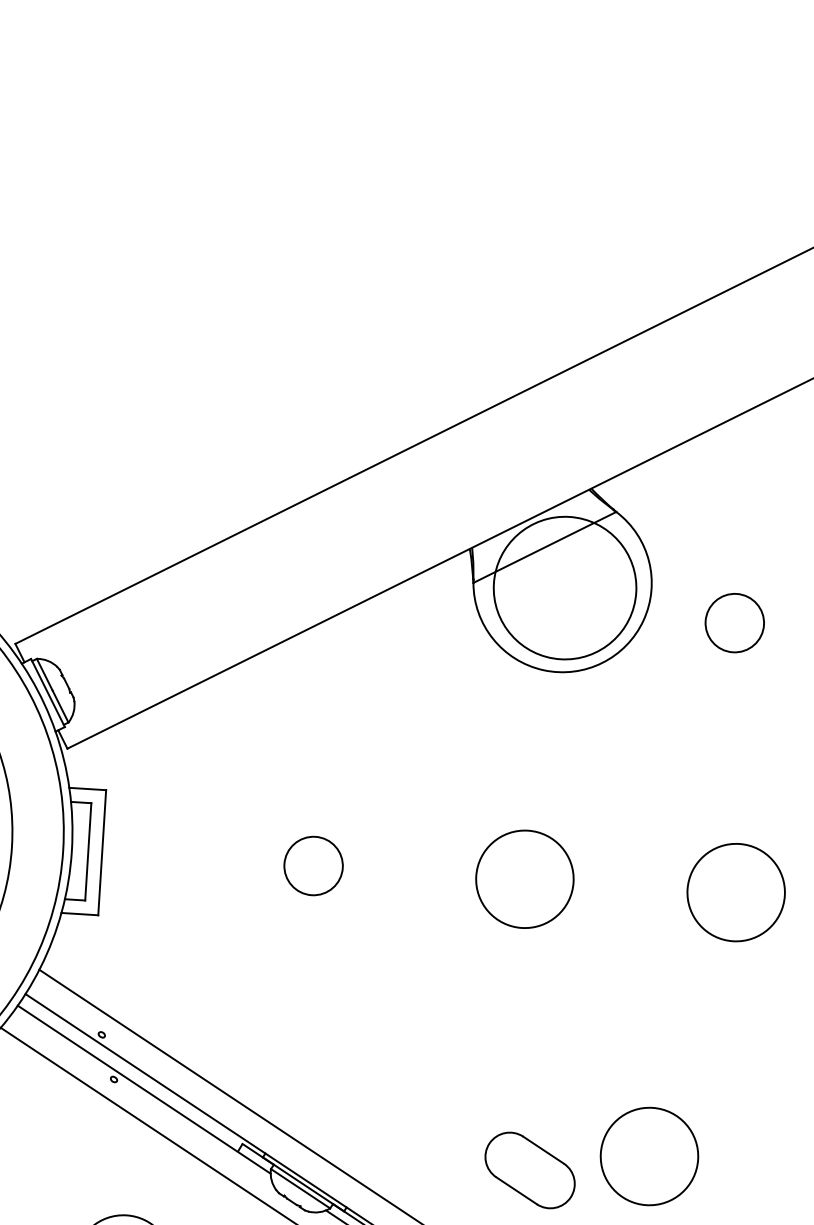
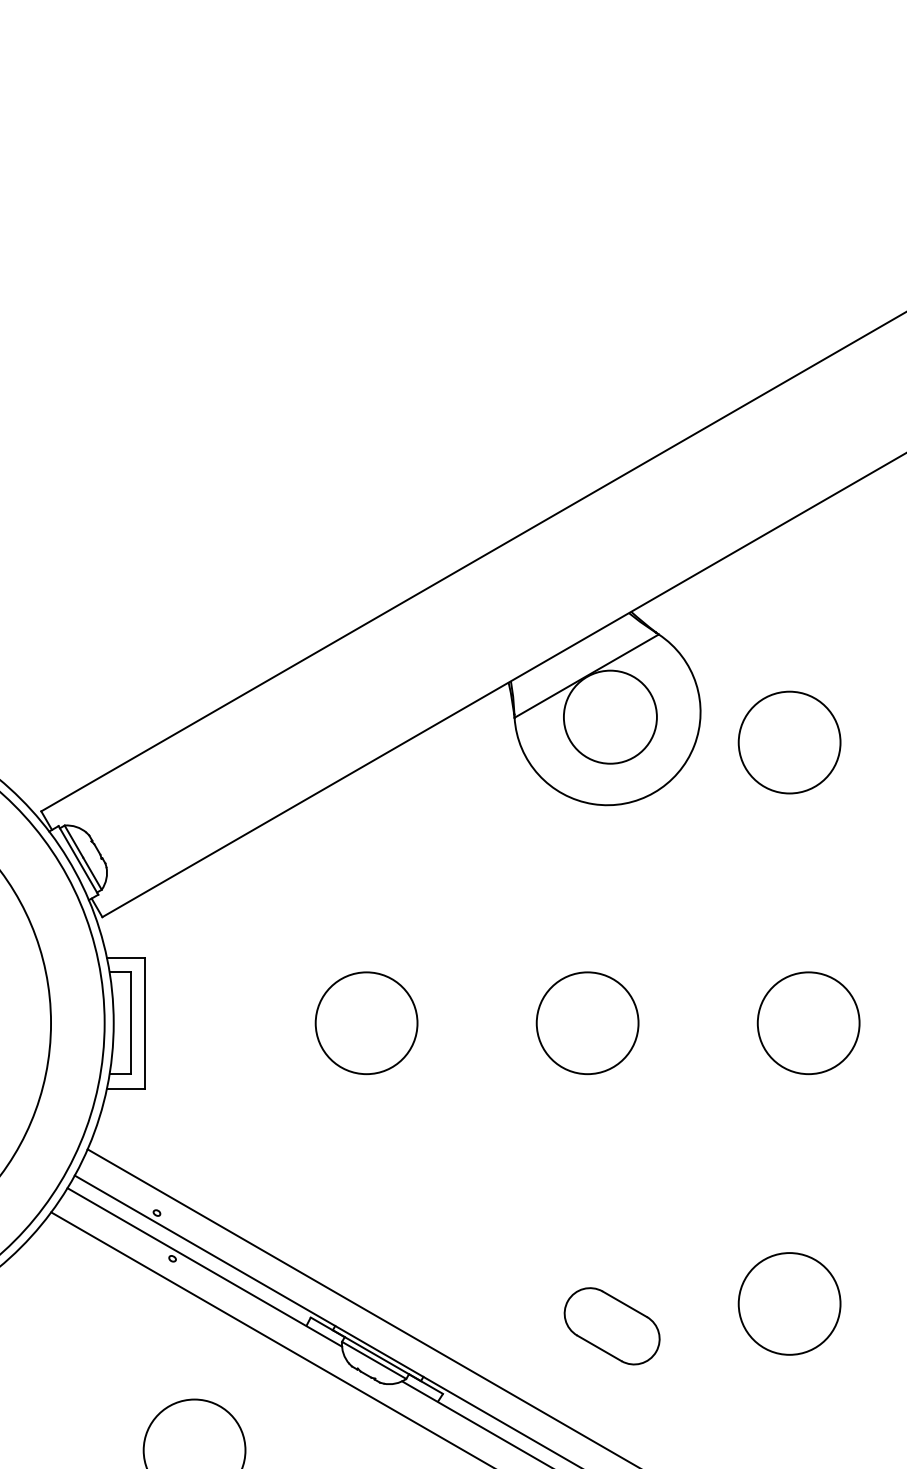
circle: (564, 587) -> (609, 716), size x0.62
circle: (734, 623) -> (789, 742), size x1.67
circle: (313, 866) -> (366, 1023), size x1.67
circle: (649, 1156) -> (789, 1303), moved

